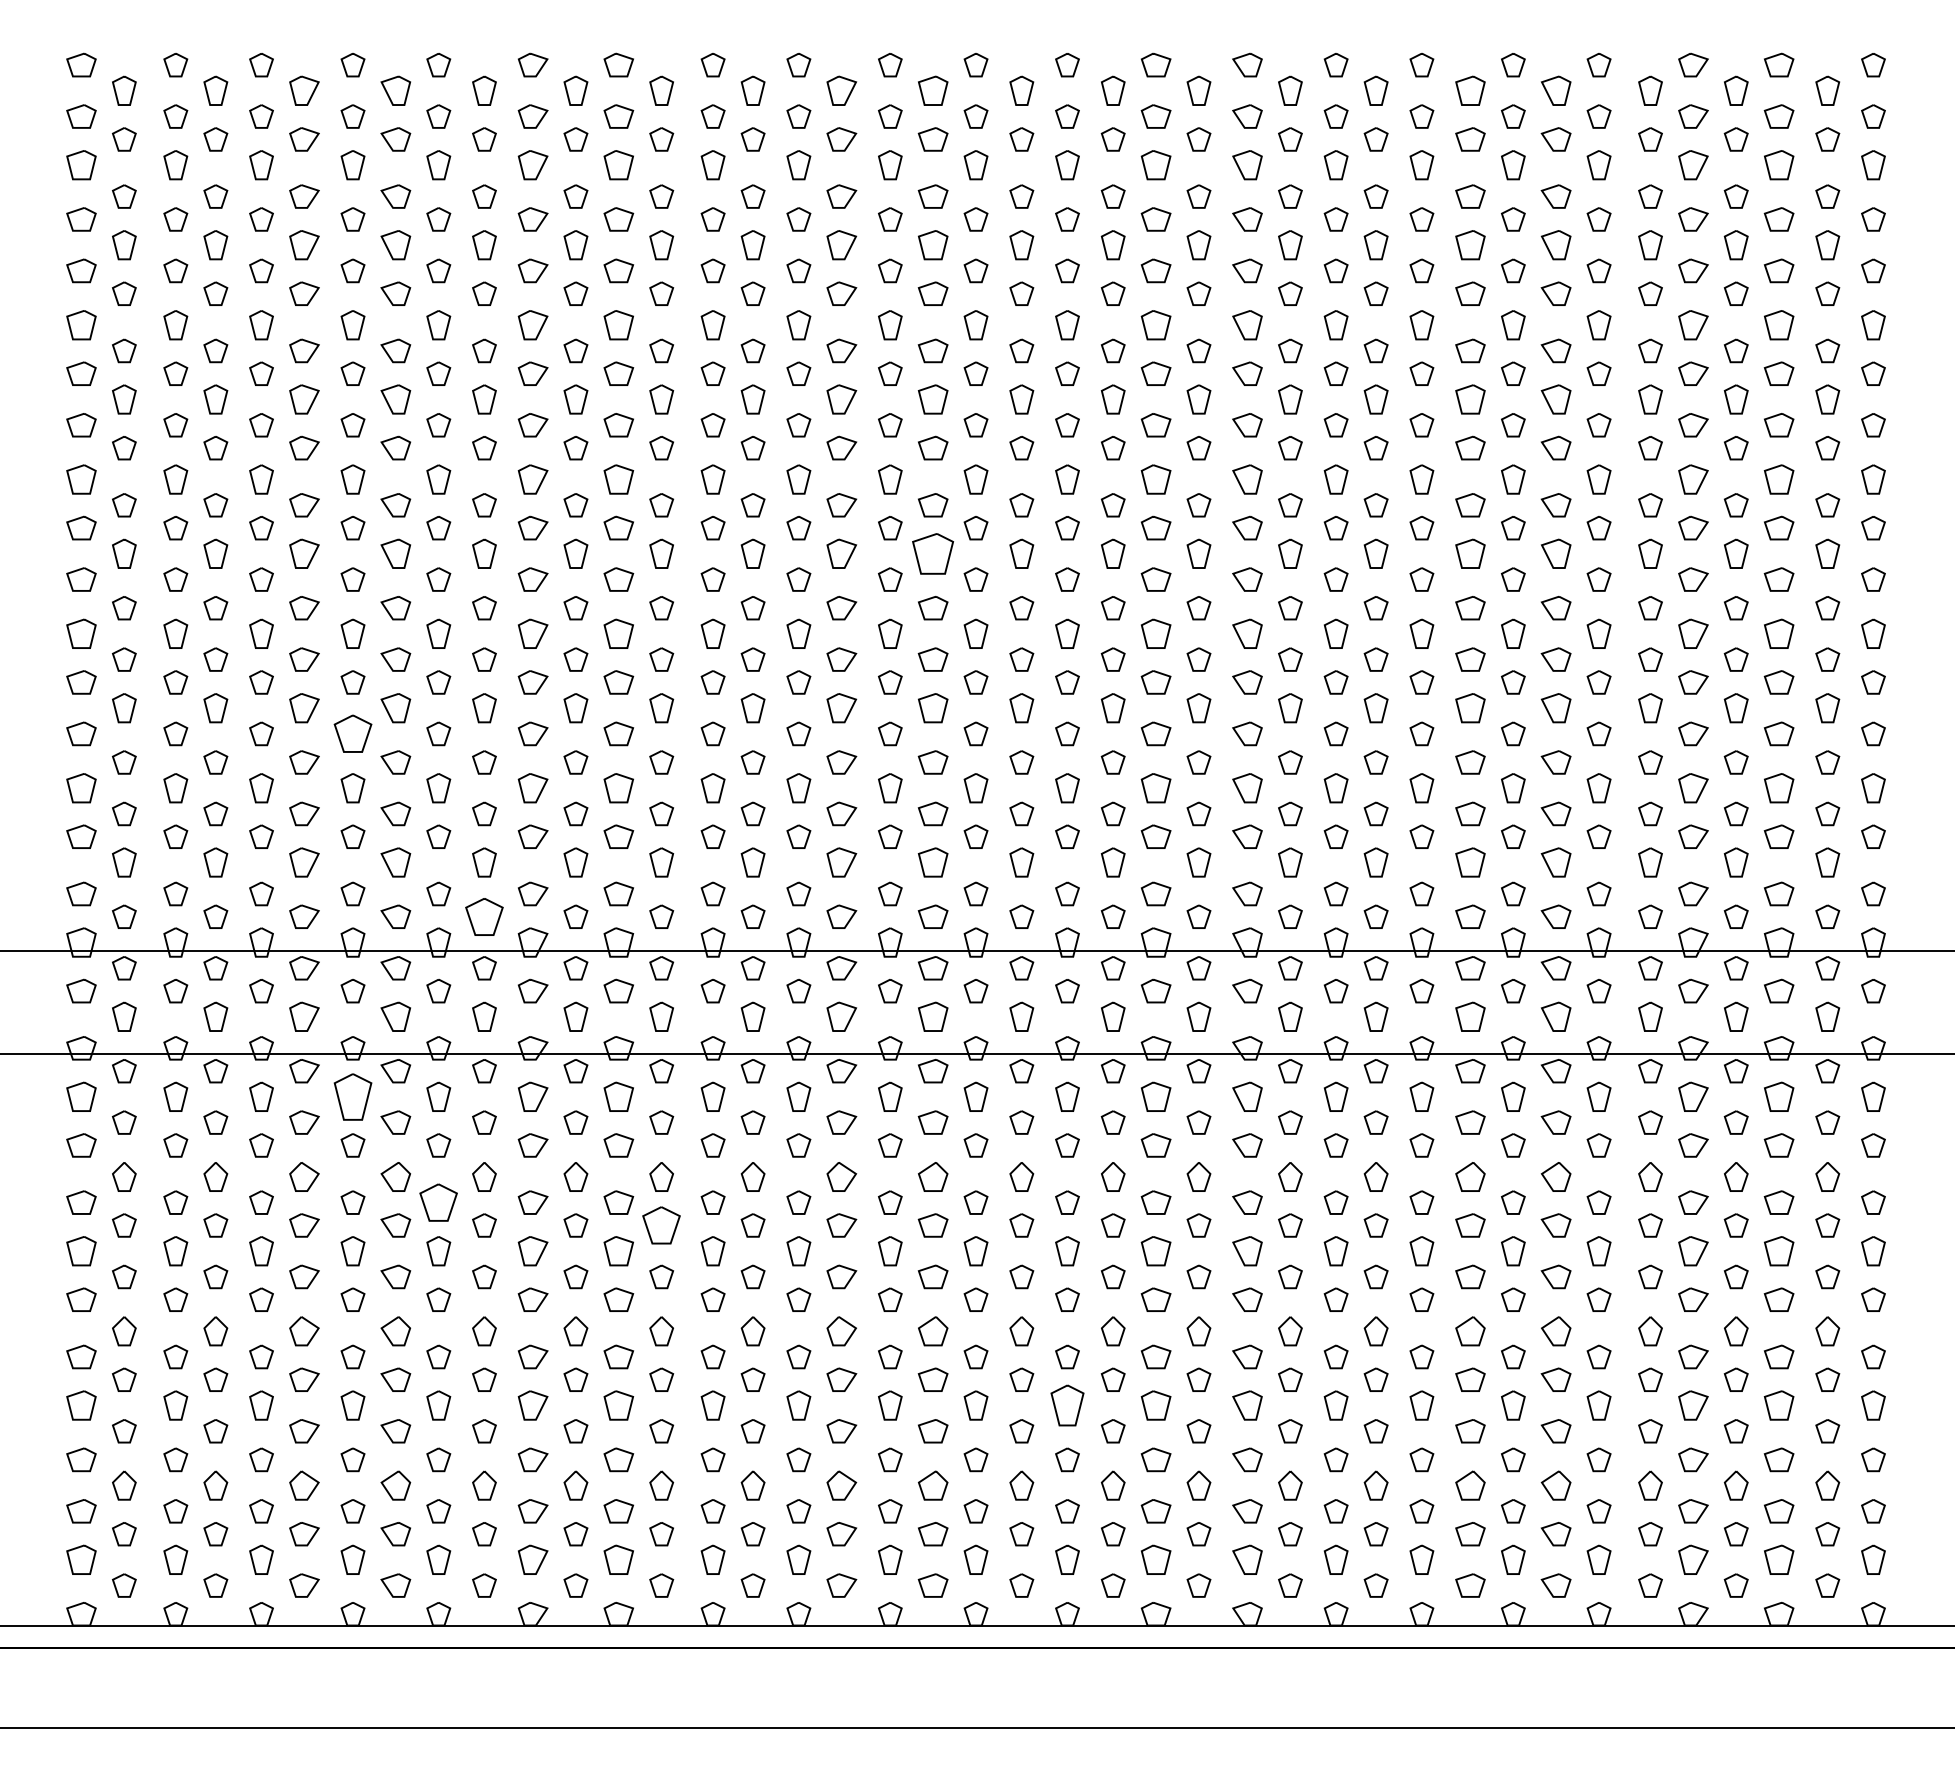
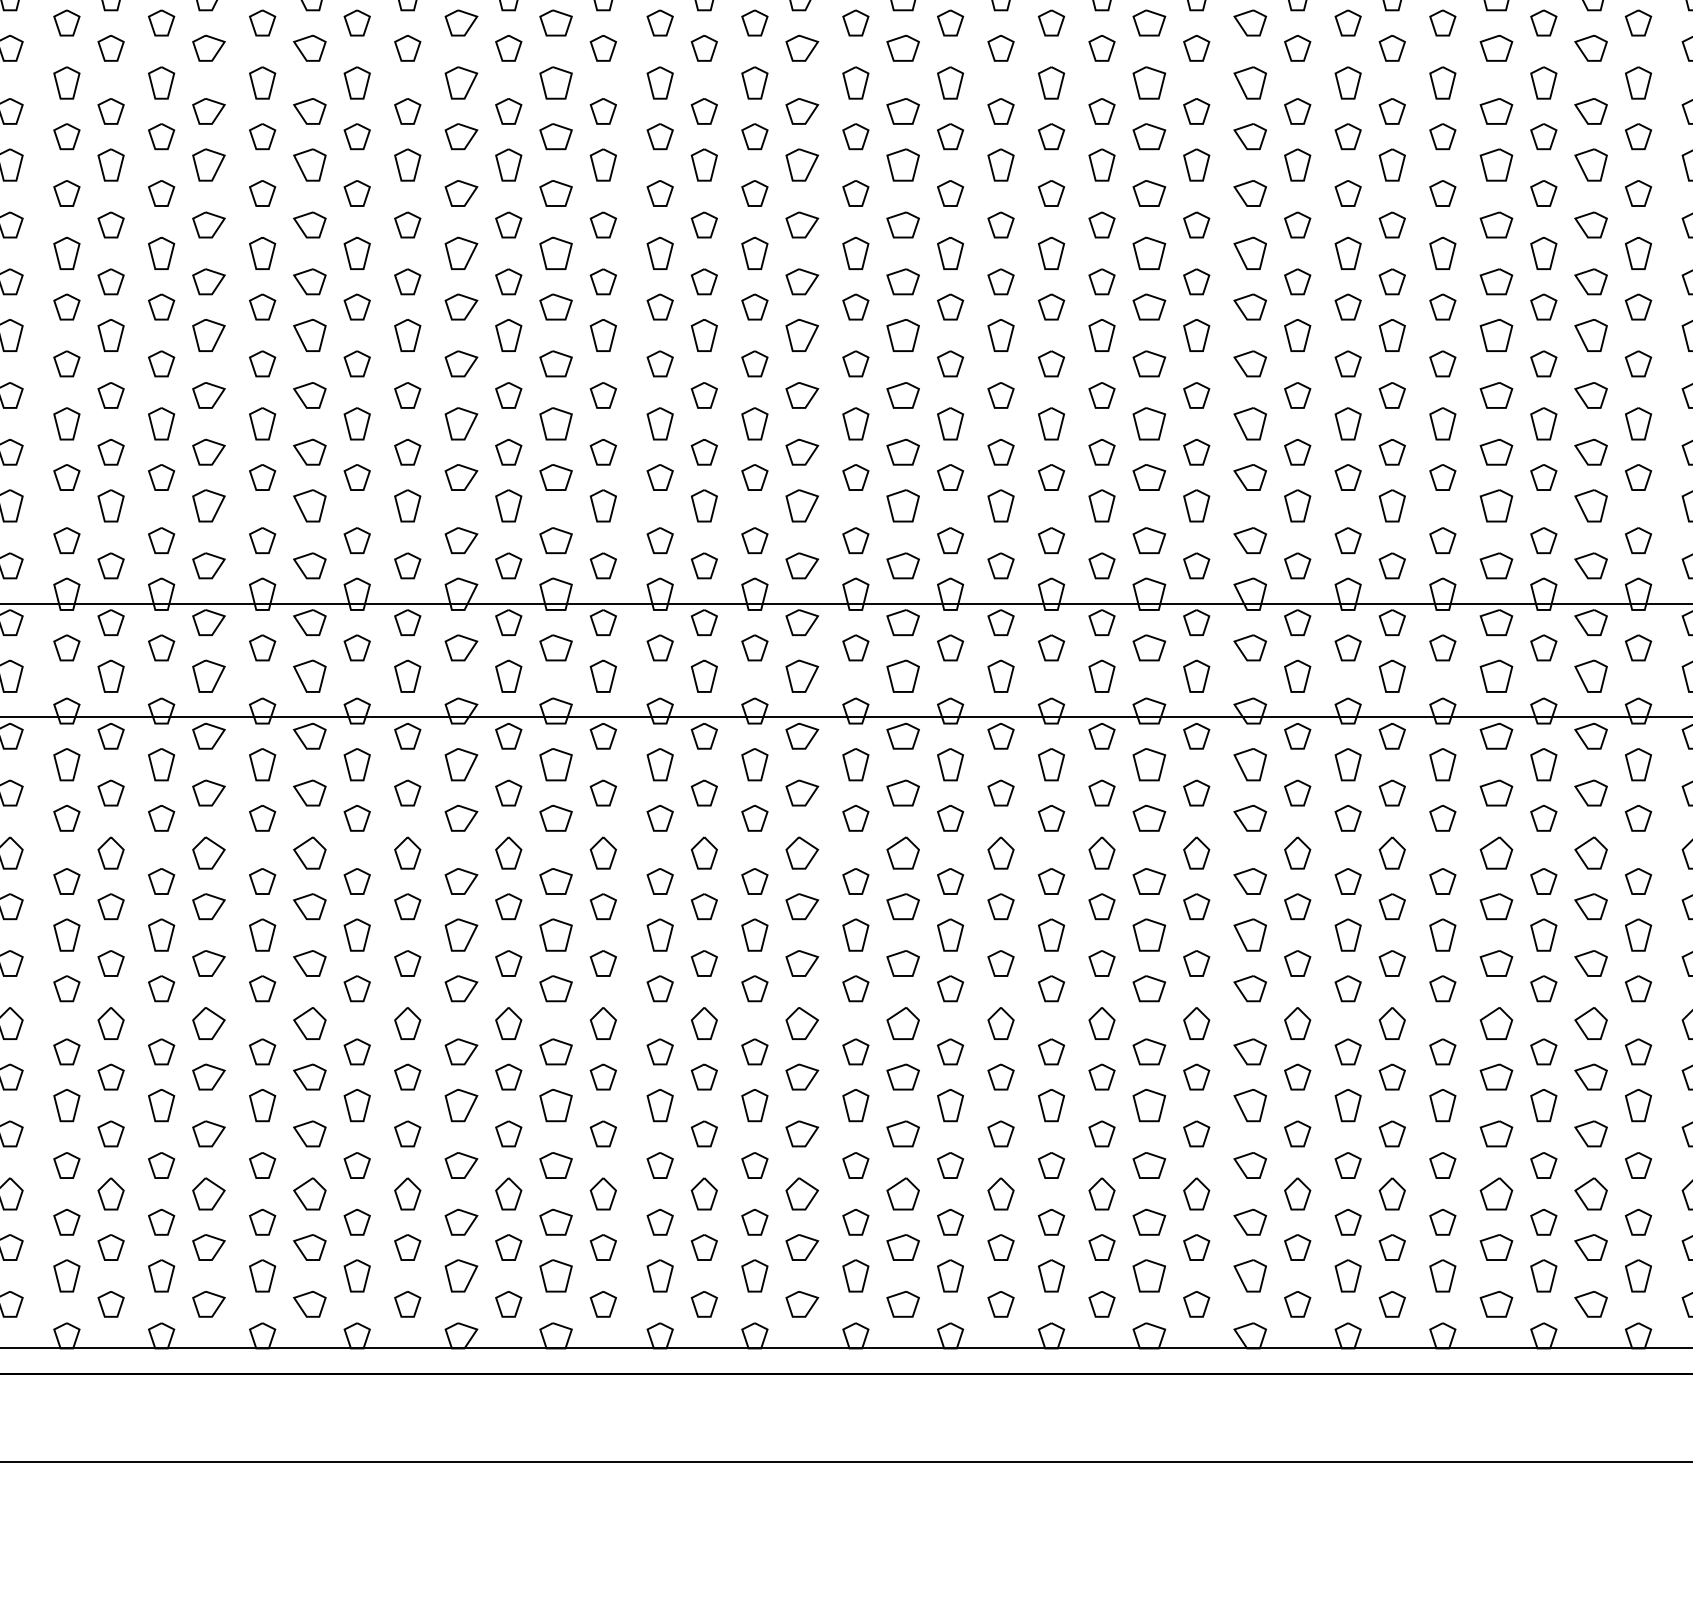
part: (933, 553) -> (903, 164), size x0.71
part: (352, 733) -> (262, 363), size x0.62
part: (484, 916) -> (407, 565), size x0.62
part: (352, 1096) -> (262, 764), size x0.62
part: (438, 1202) -> (356, 881), size x0.62
part: (661, 1225) -> (603, 906), size x0.62
part: (1067, 1405) -> (1051, 1105), size x0.71

